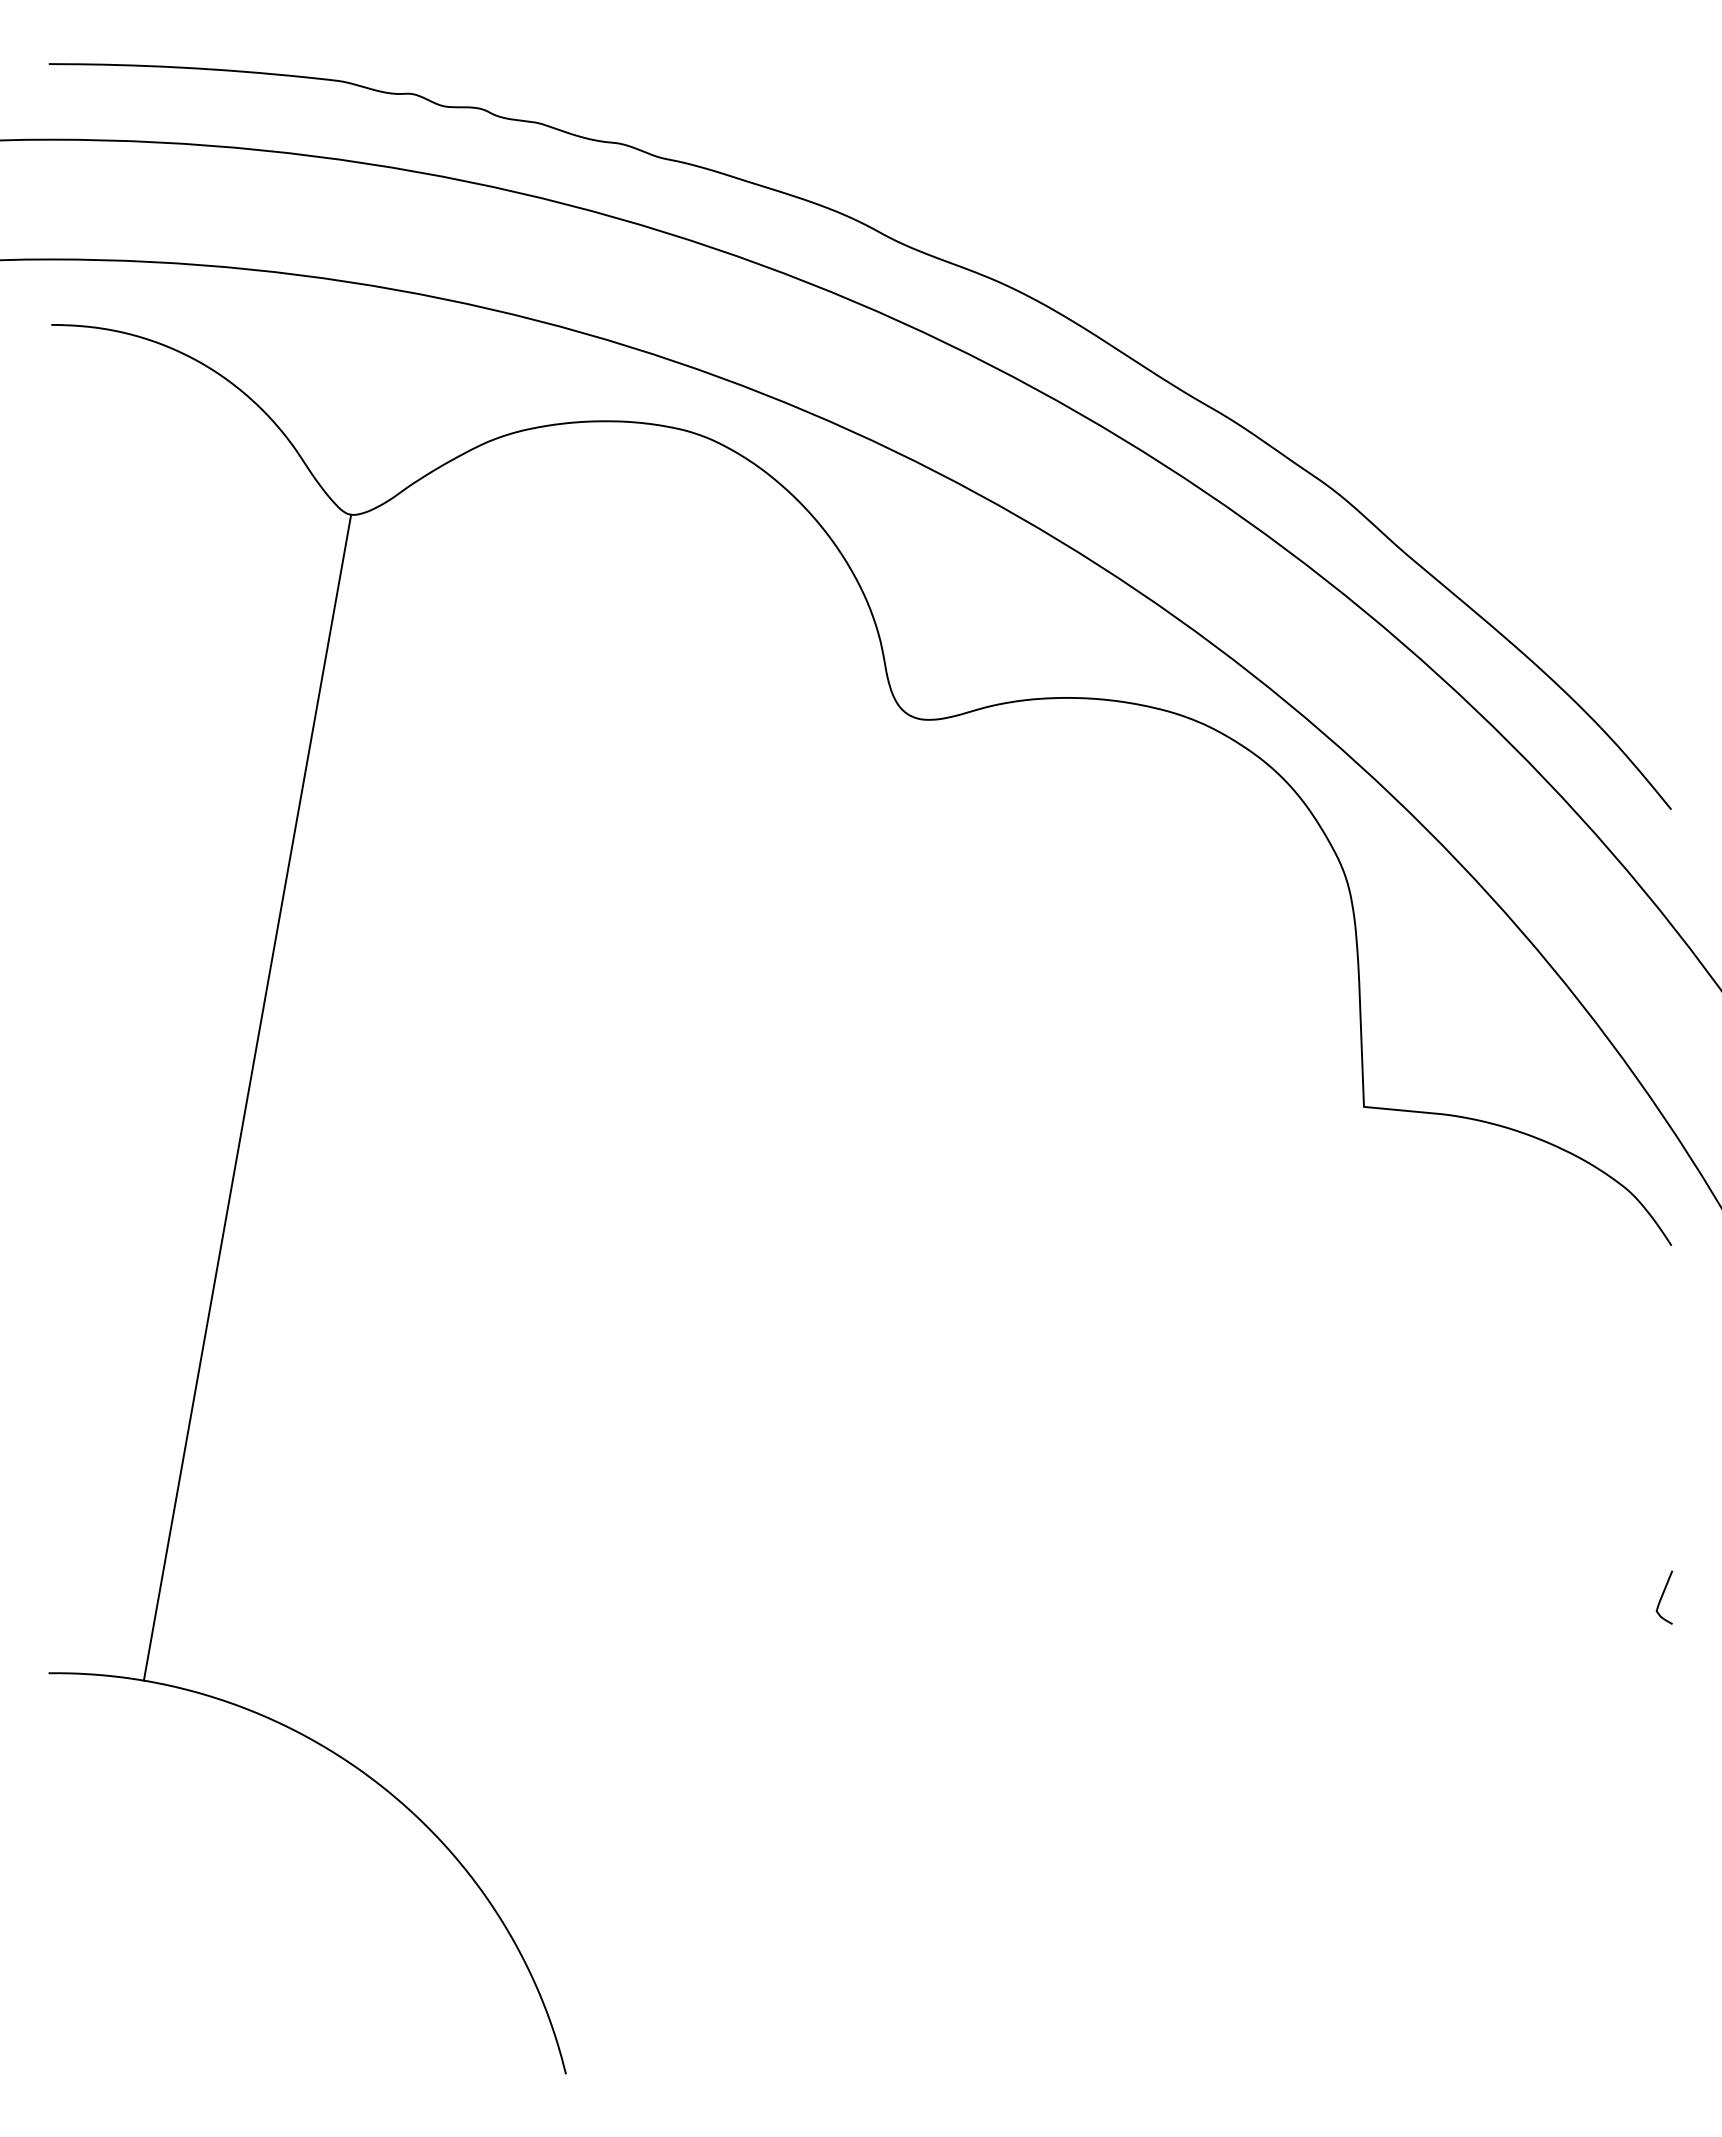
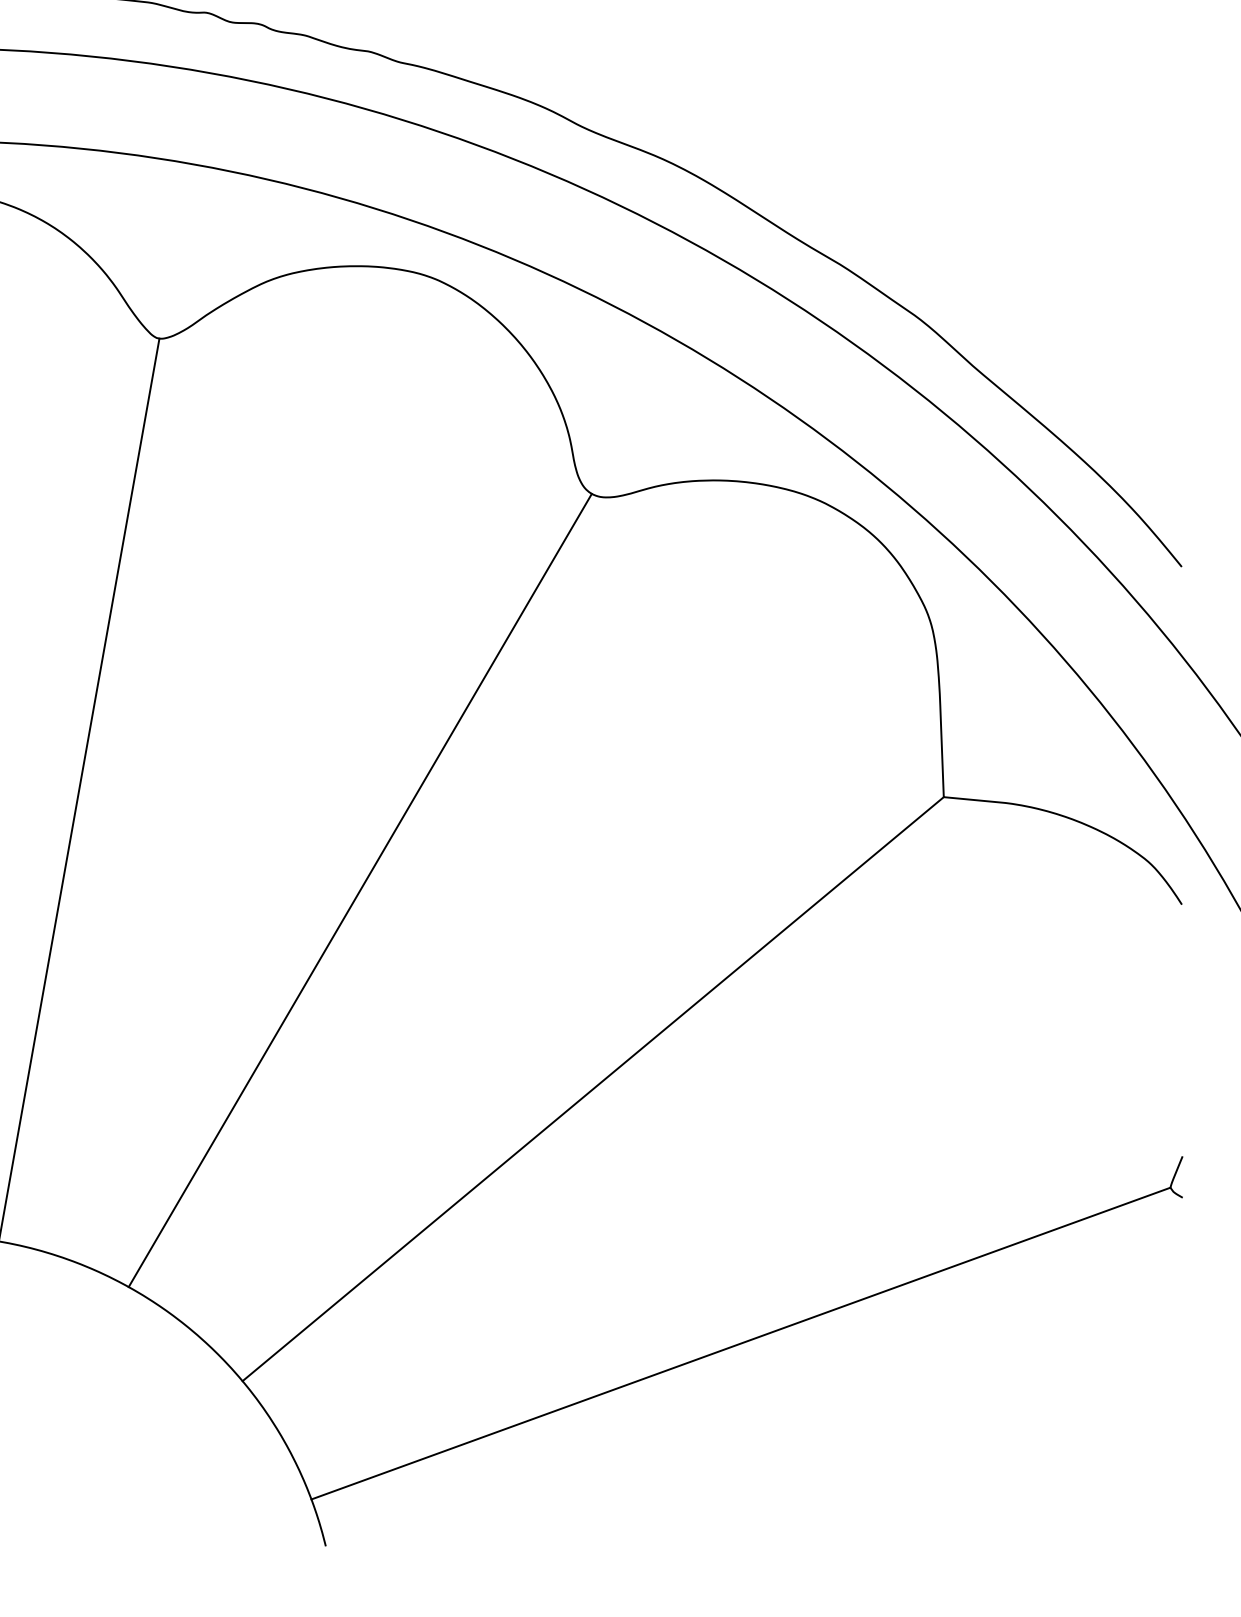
line: (610, 1227) -> (360, 890), added
line: (910, 1483) -> (592, 1088), added
line: (1101, 1812) -> (740, 1343), added

